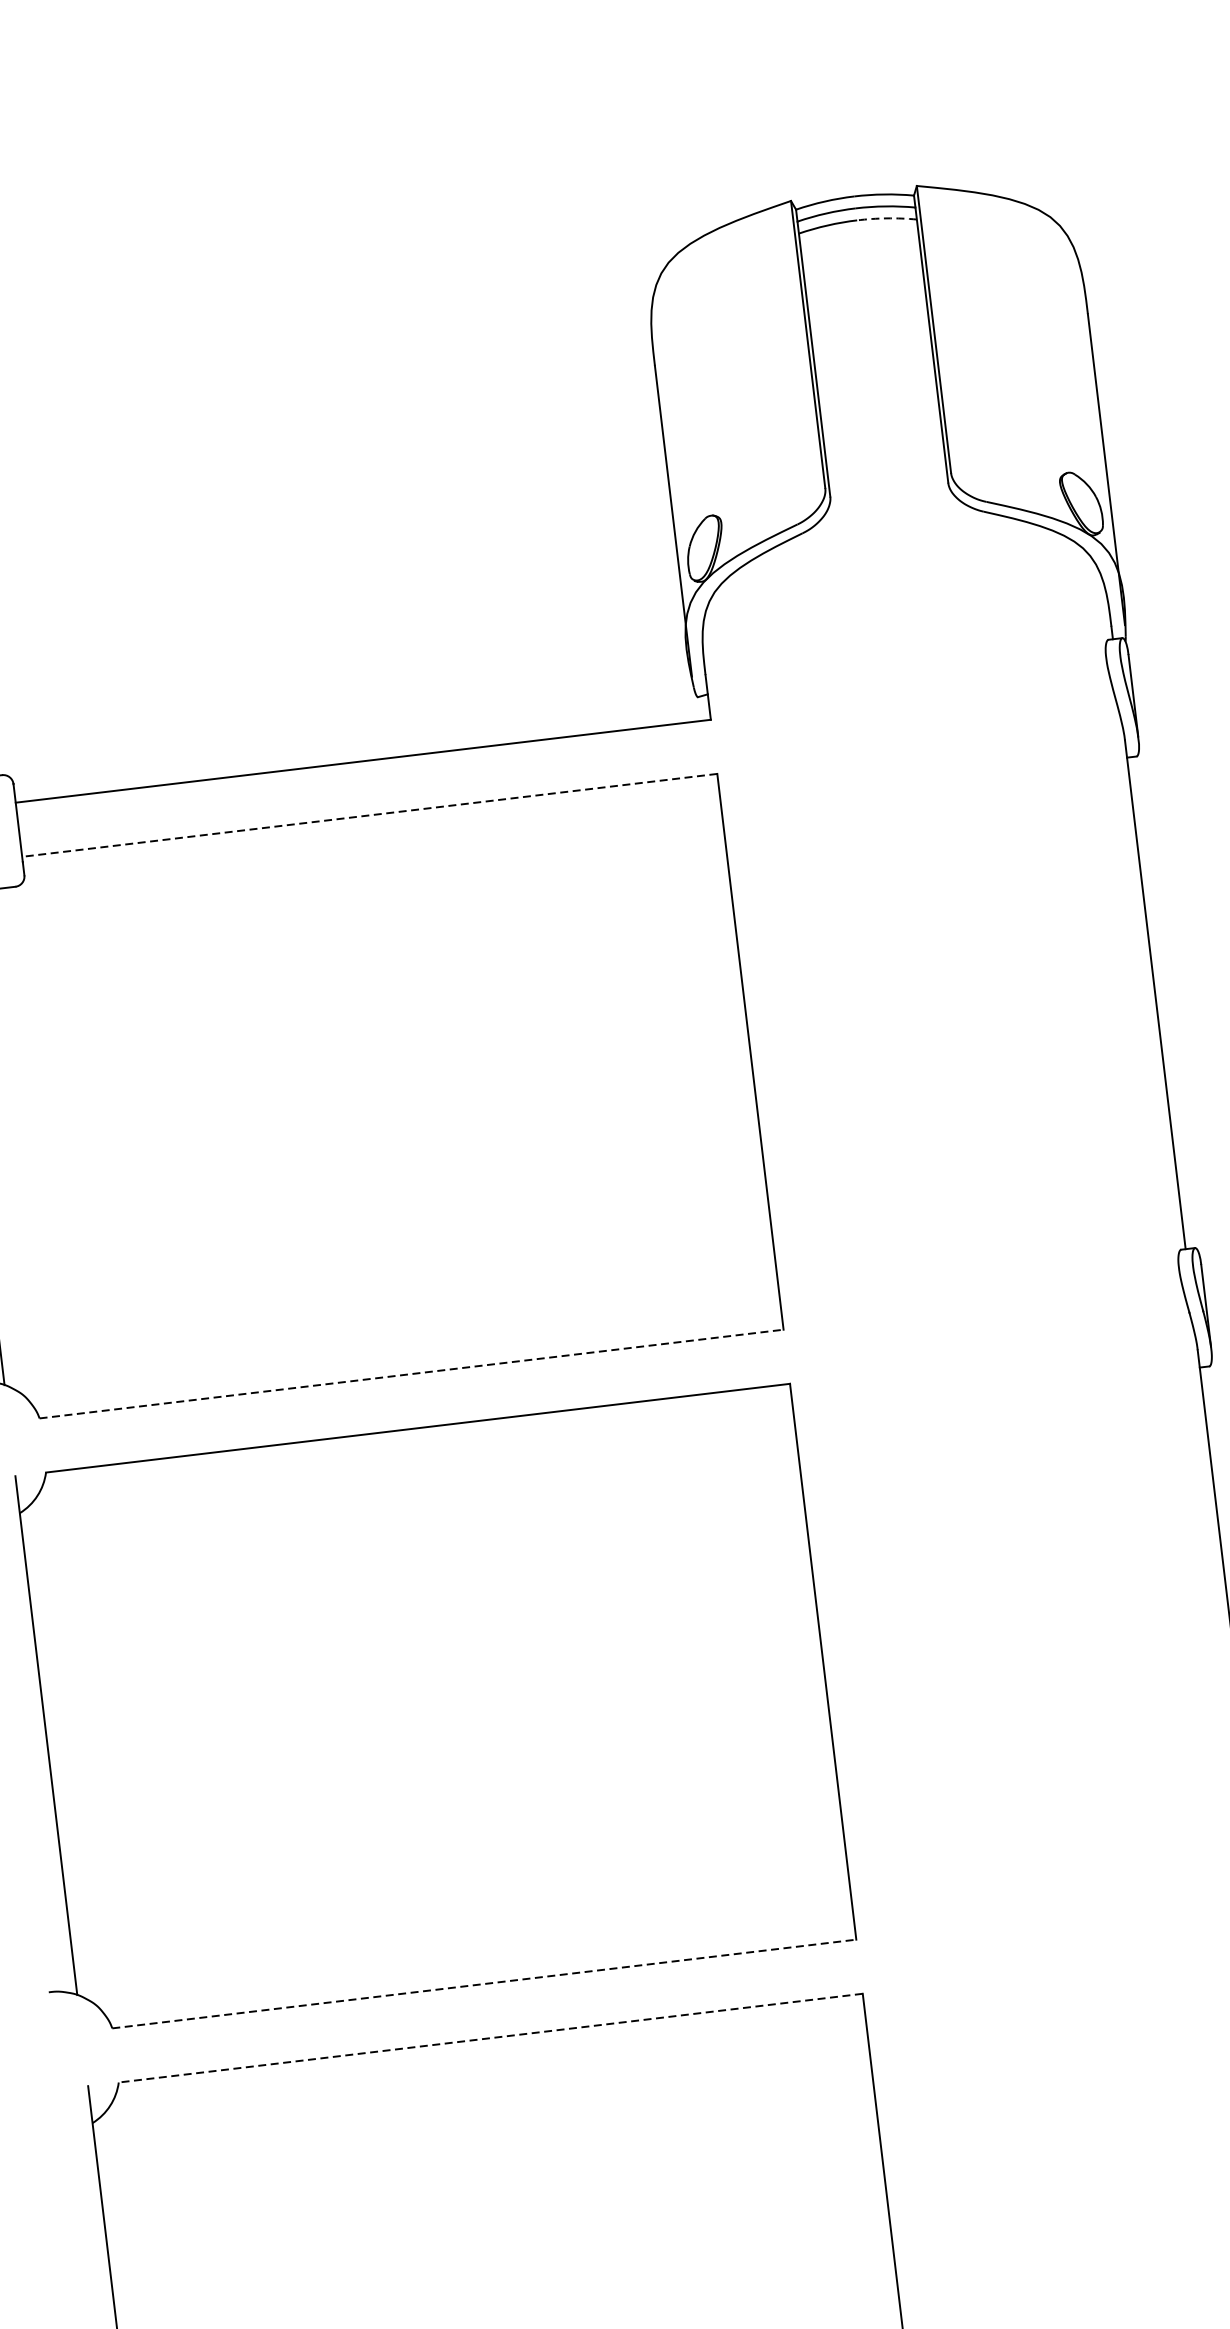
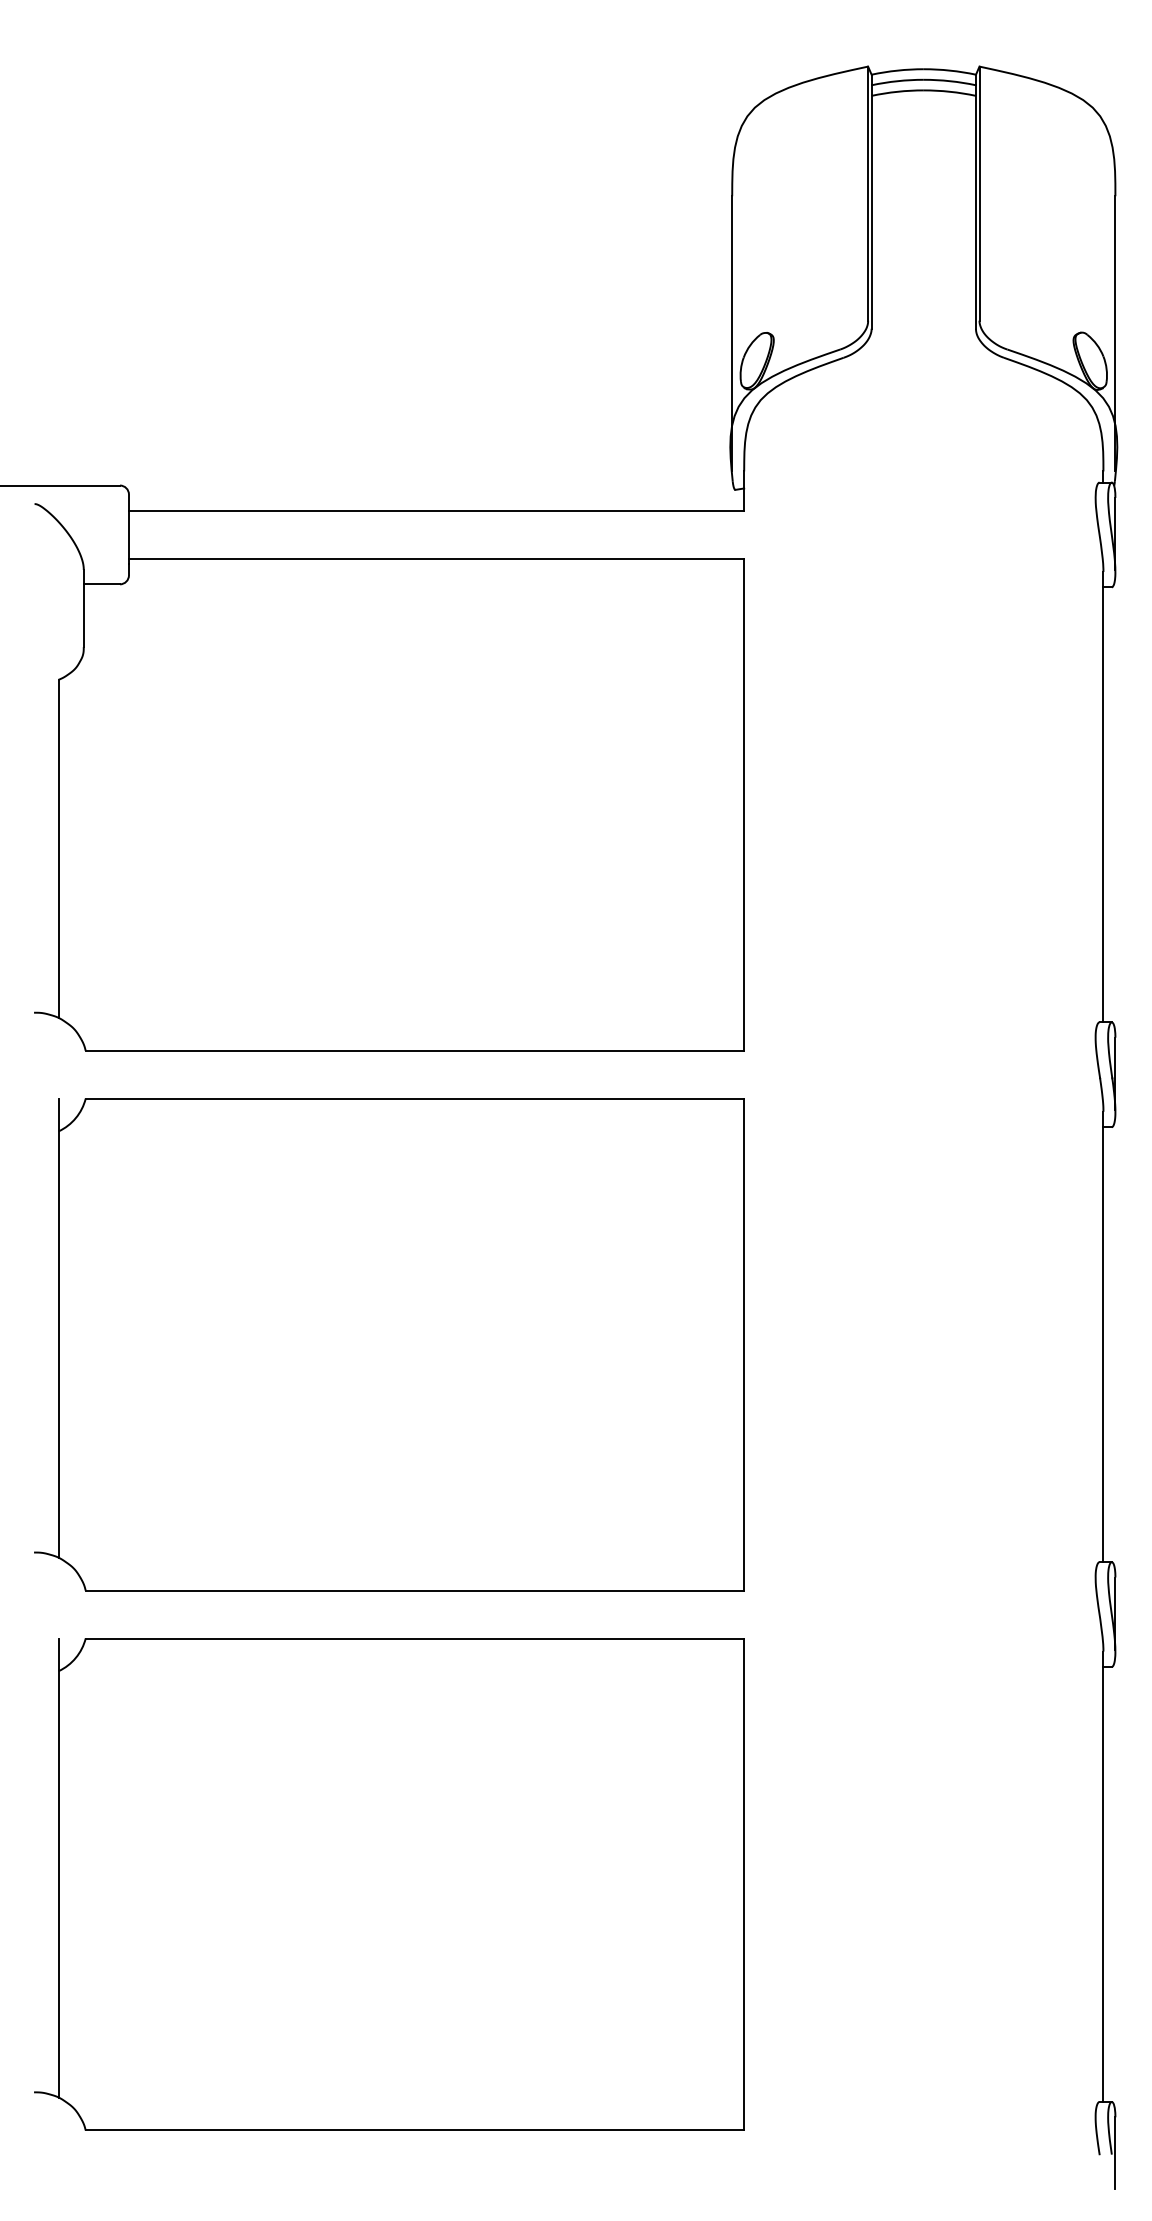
arc: (887, 218) -> (950, 91), dashed -> solid
line: (369, 814) -> (436, 558), dashed -> solid
line: (412, 1373) -> (415, 1050), dashed -> solid
line: (484, 1983) -> (415, 1590), dashed -> solid
line: (490, 2038) -> (414, 1638), dashed -> solid

